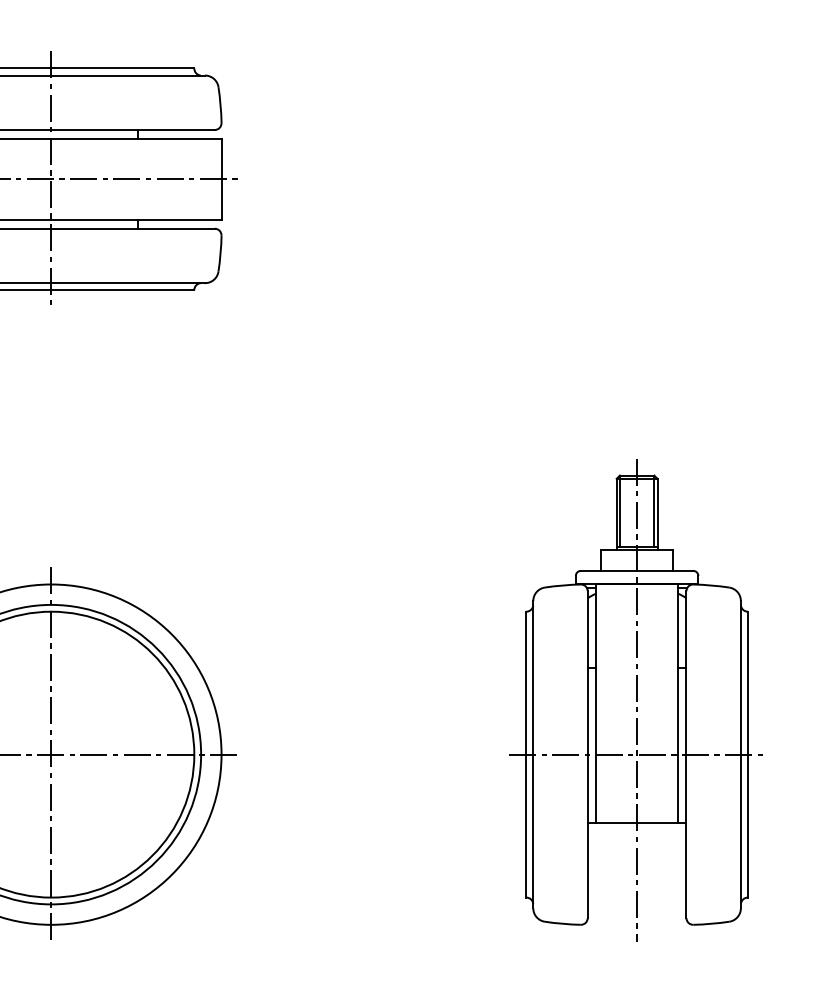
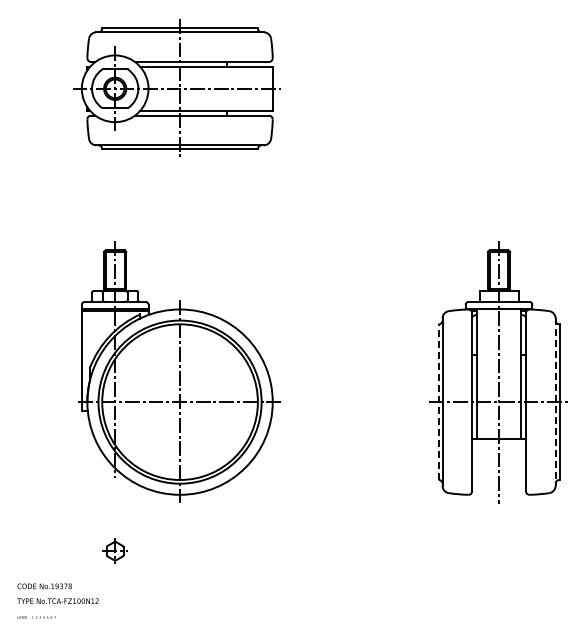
line: (525, 755) -> (438, 402), solid -> dashed
line: (740, 755) -> (555, 402), solid -> dashed

